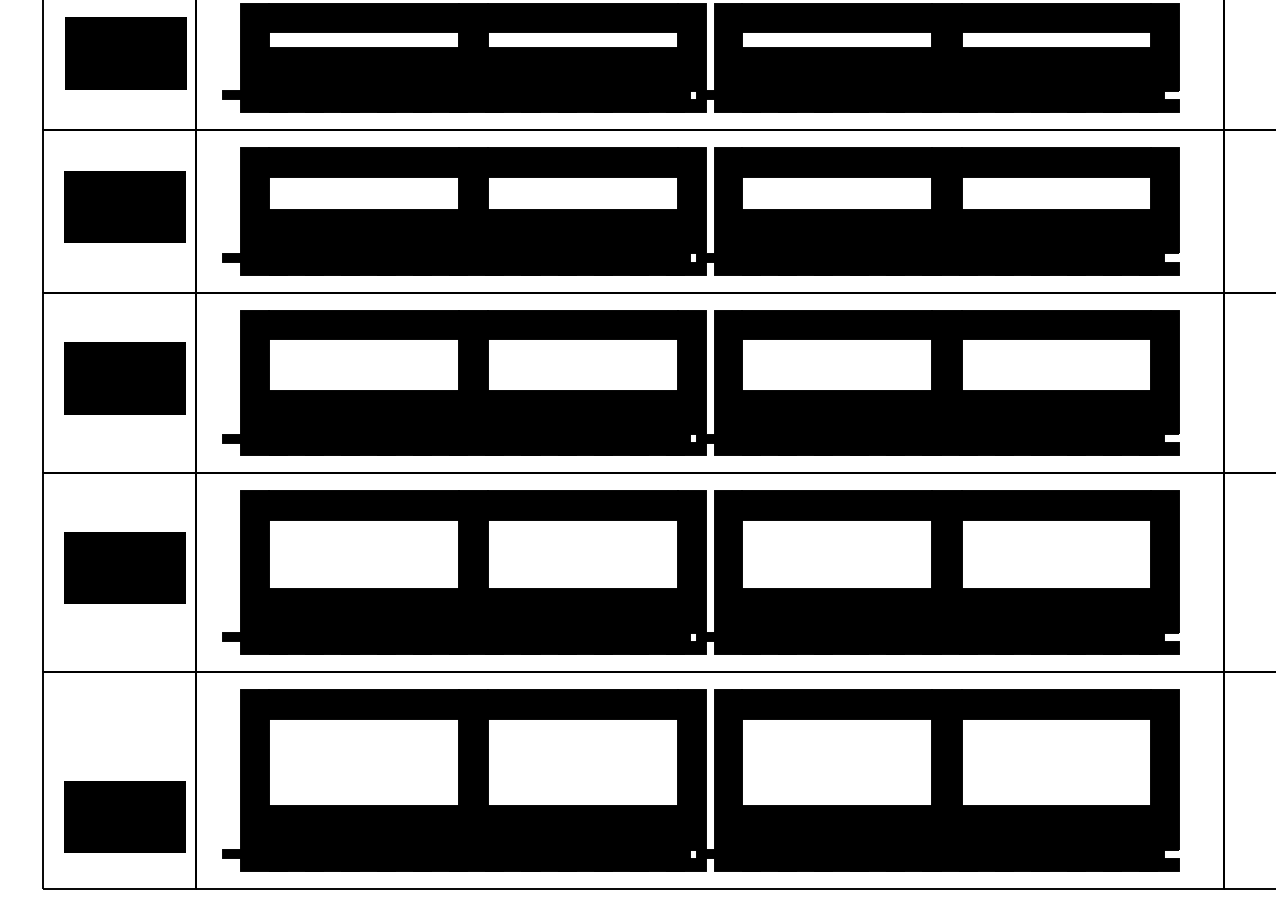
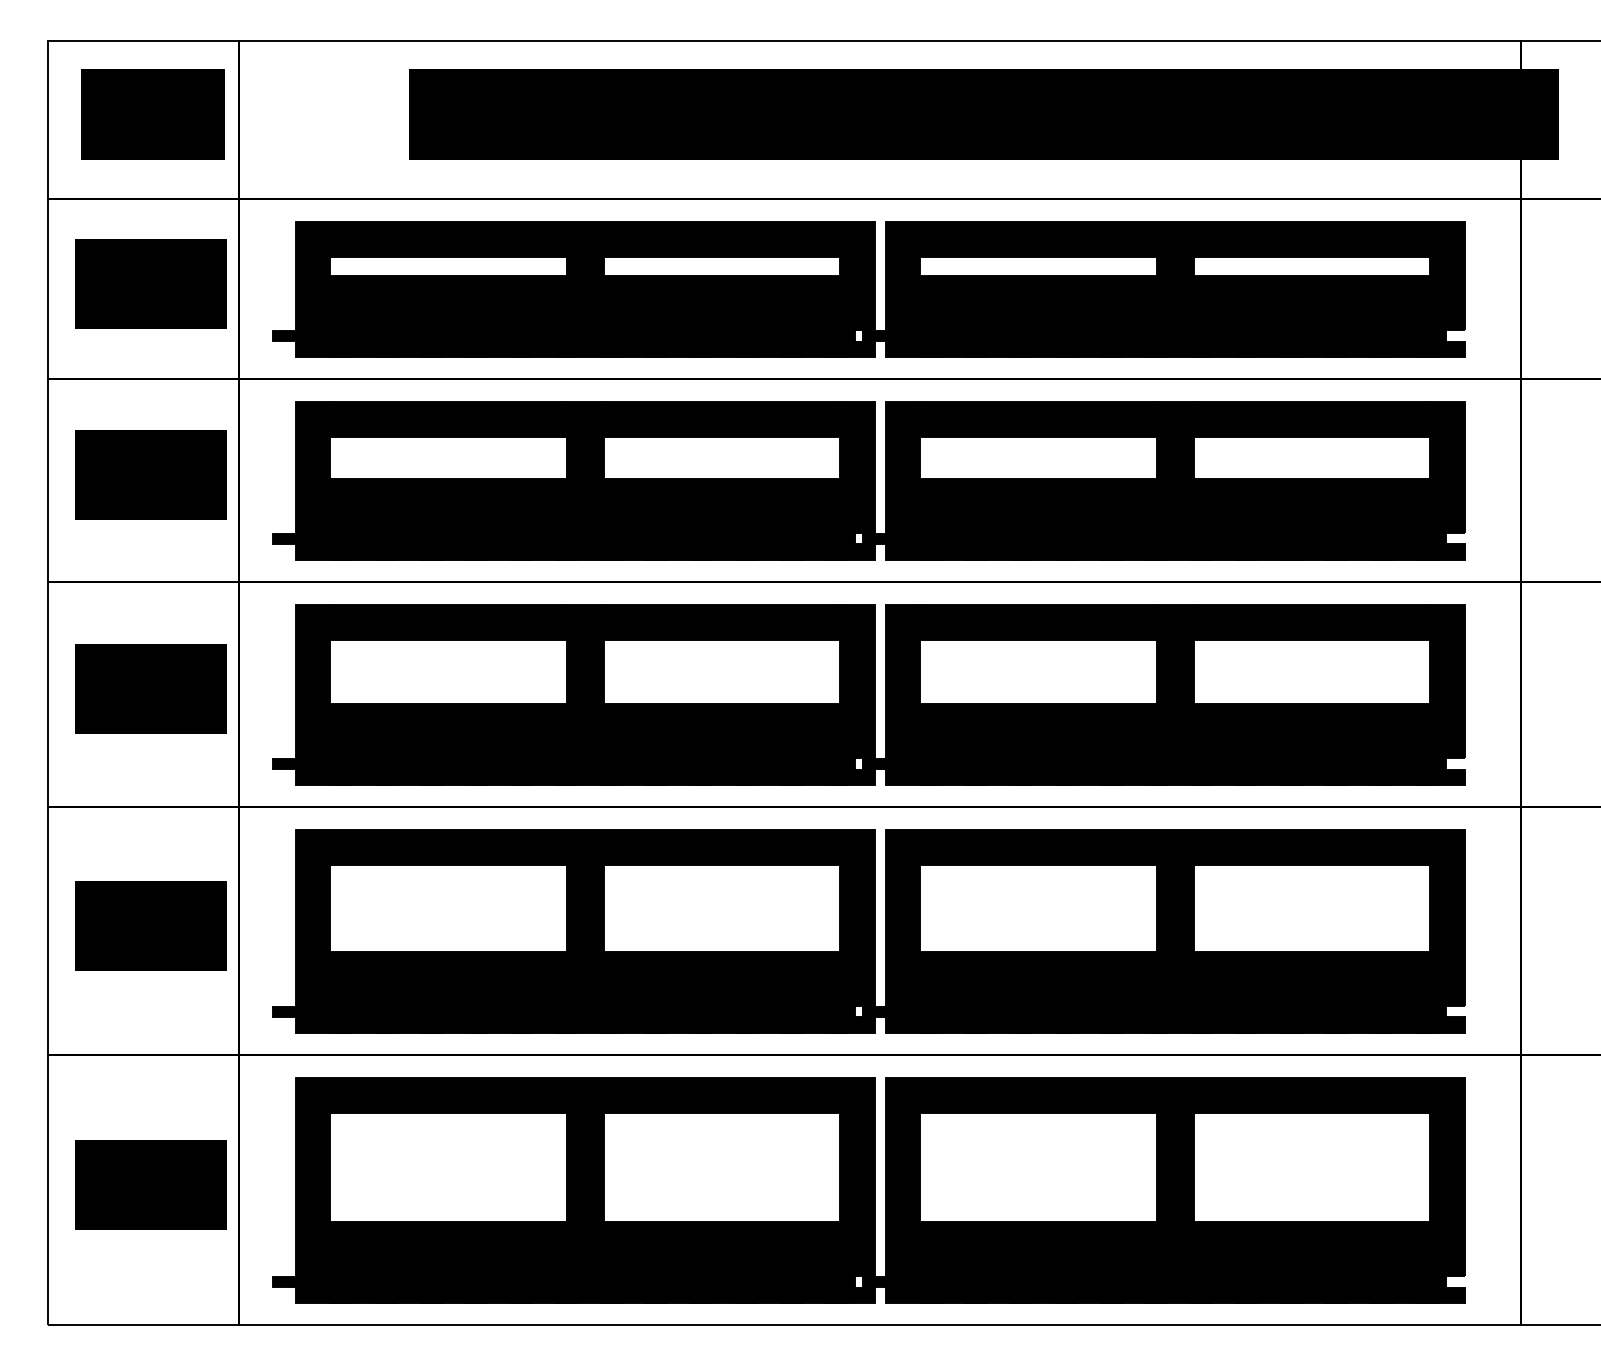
text: (124, 816) -> (150, 1184), moved

